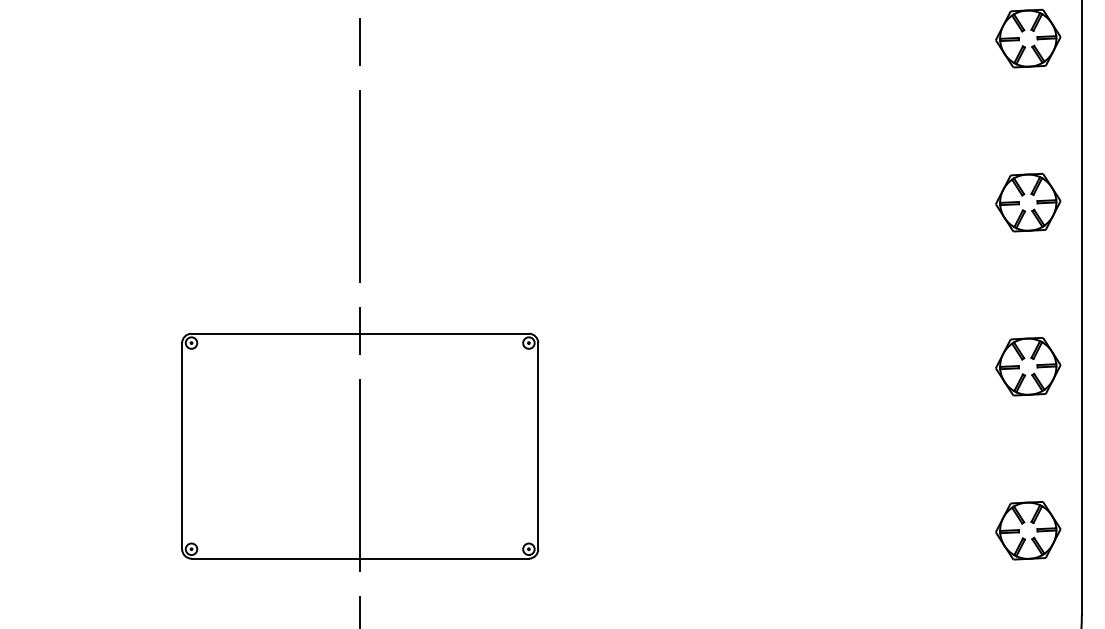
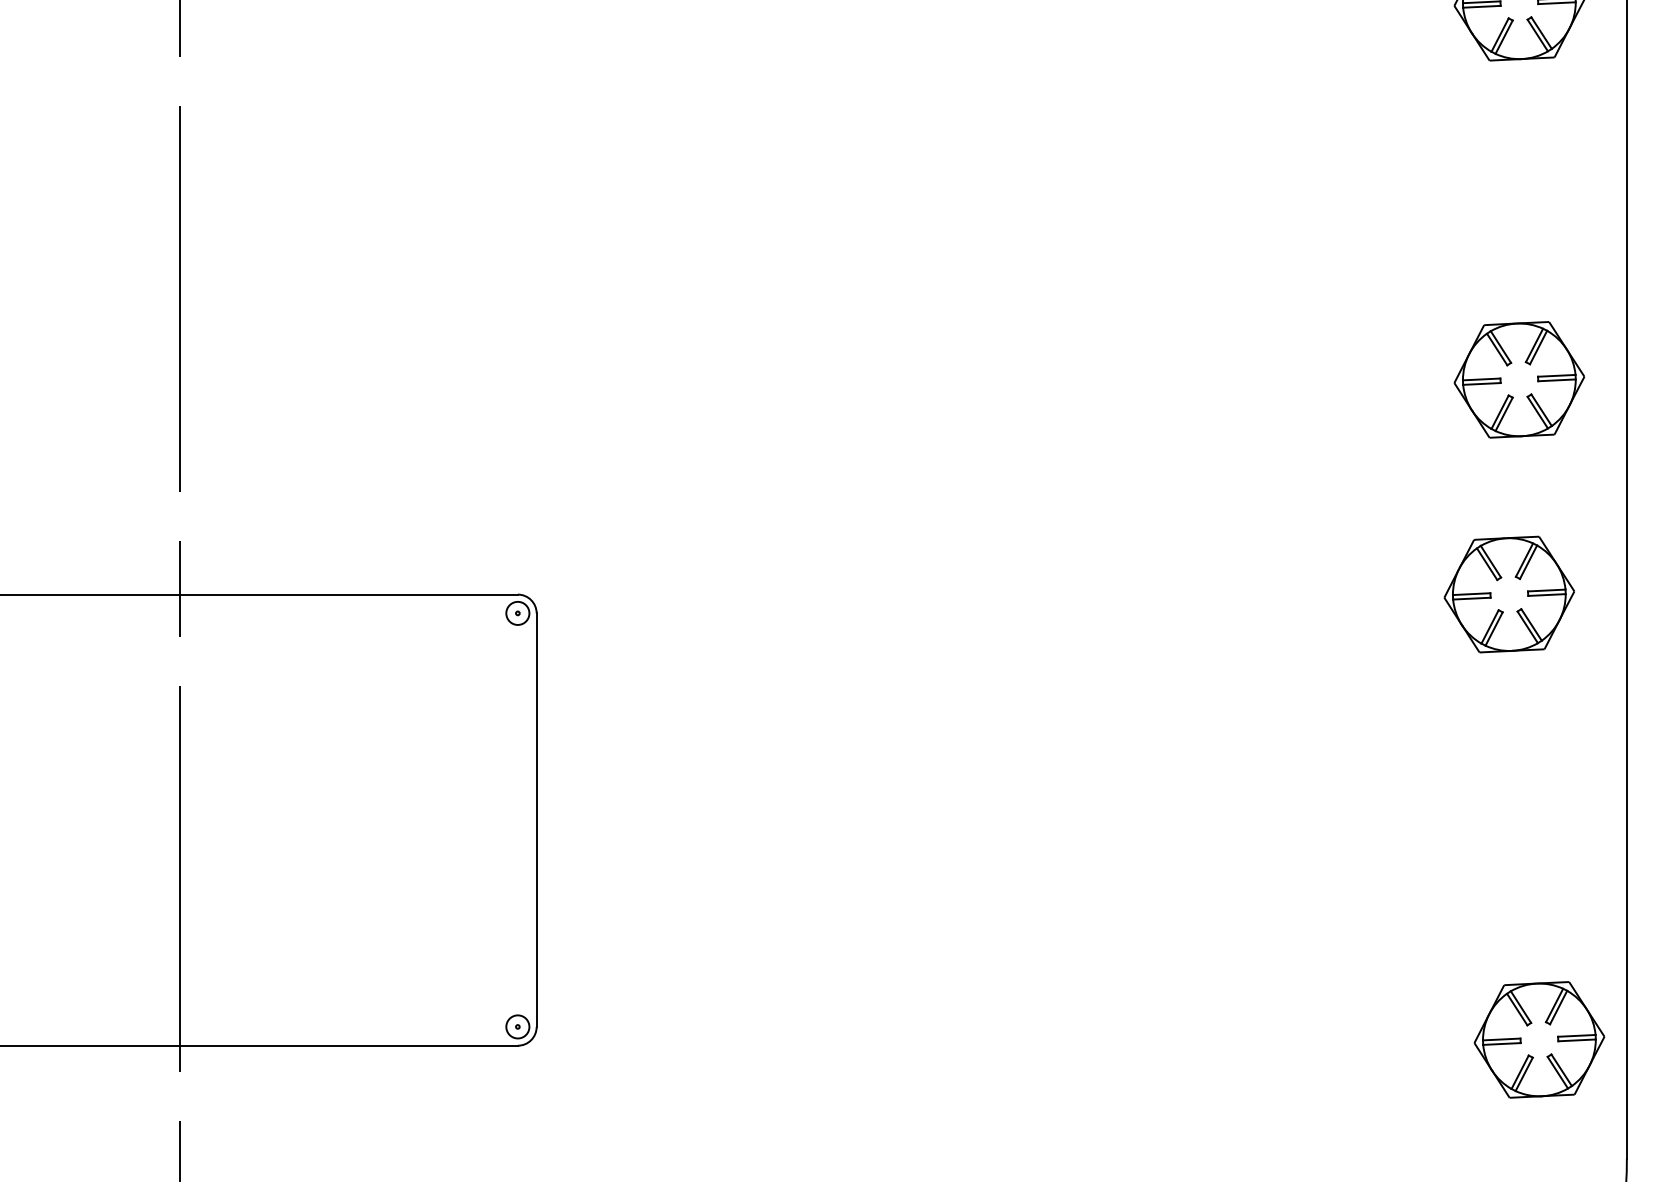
part: (1028, 202) -> (1519, 379), moved
part: (1028, 366) -> (1509, 594), moved
part: (1028, 530) -> (1539, 1039), moved

